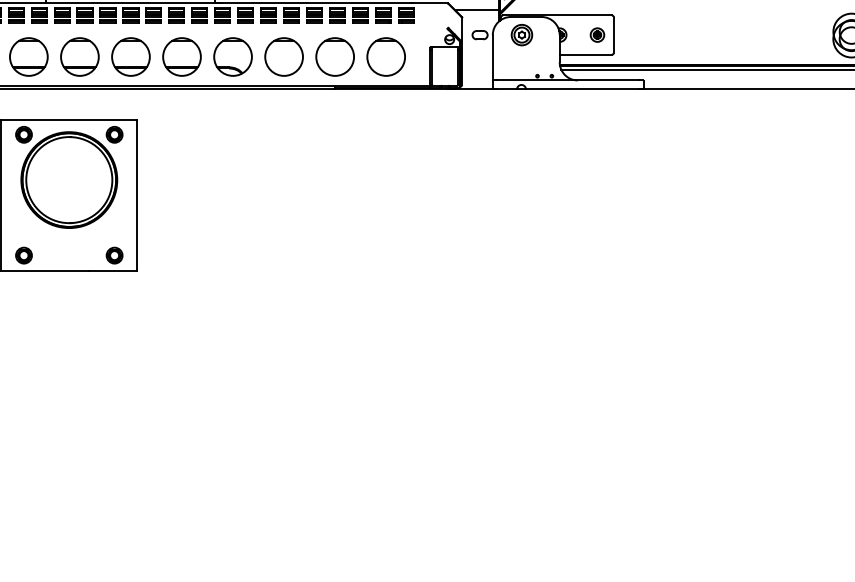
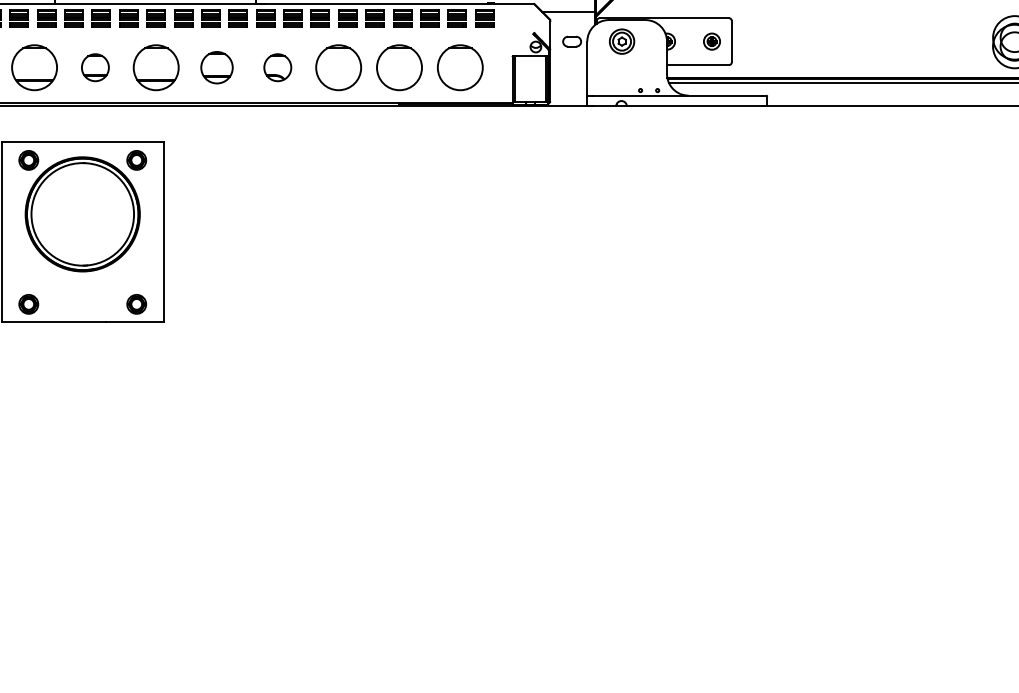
part: (79, 56) -> (94, 67), size x0.6
part: (181, 56) -> (216, 67), size x0.7
part: (232, 56) -> (277, 67), size x0.6

